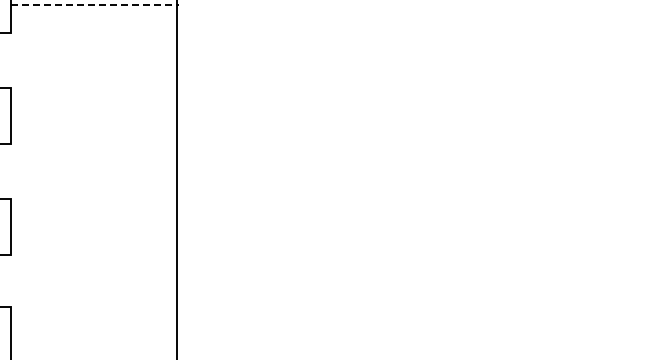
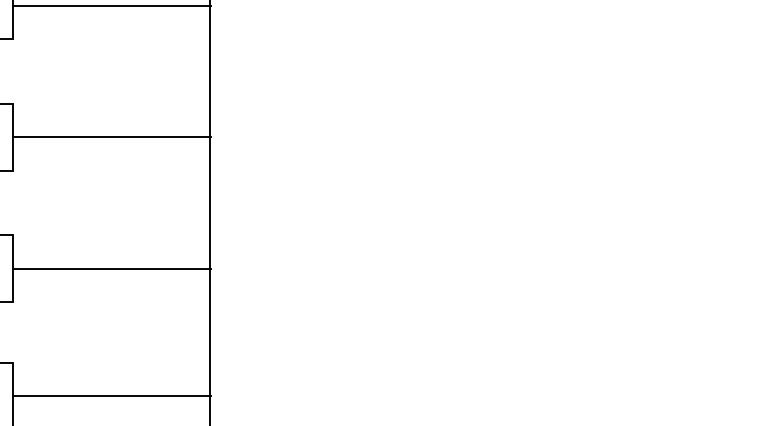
line: (94, 4) -> (111, 5), dashed -> solid
line: (94, 115) -> (111, 136), added
line: (94, 227) -> (111, 269), added
line: (94, 334) -> (111, 395), added

